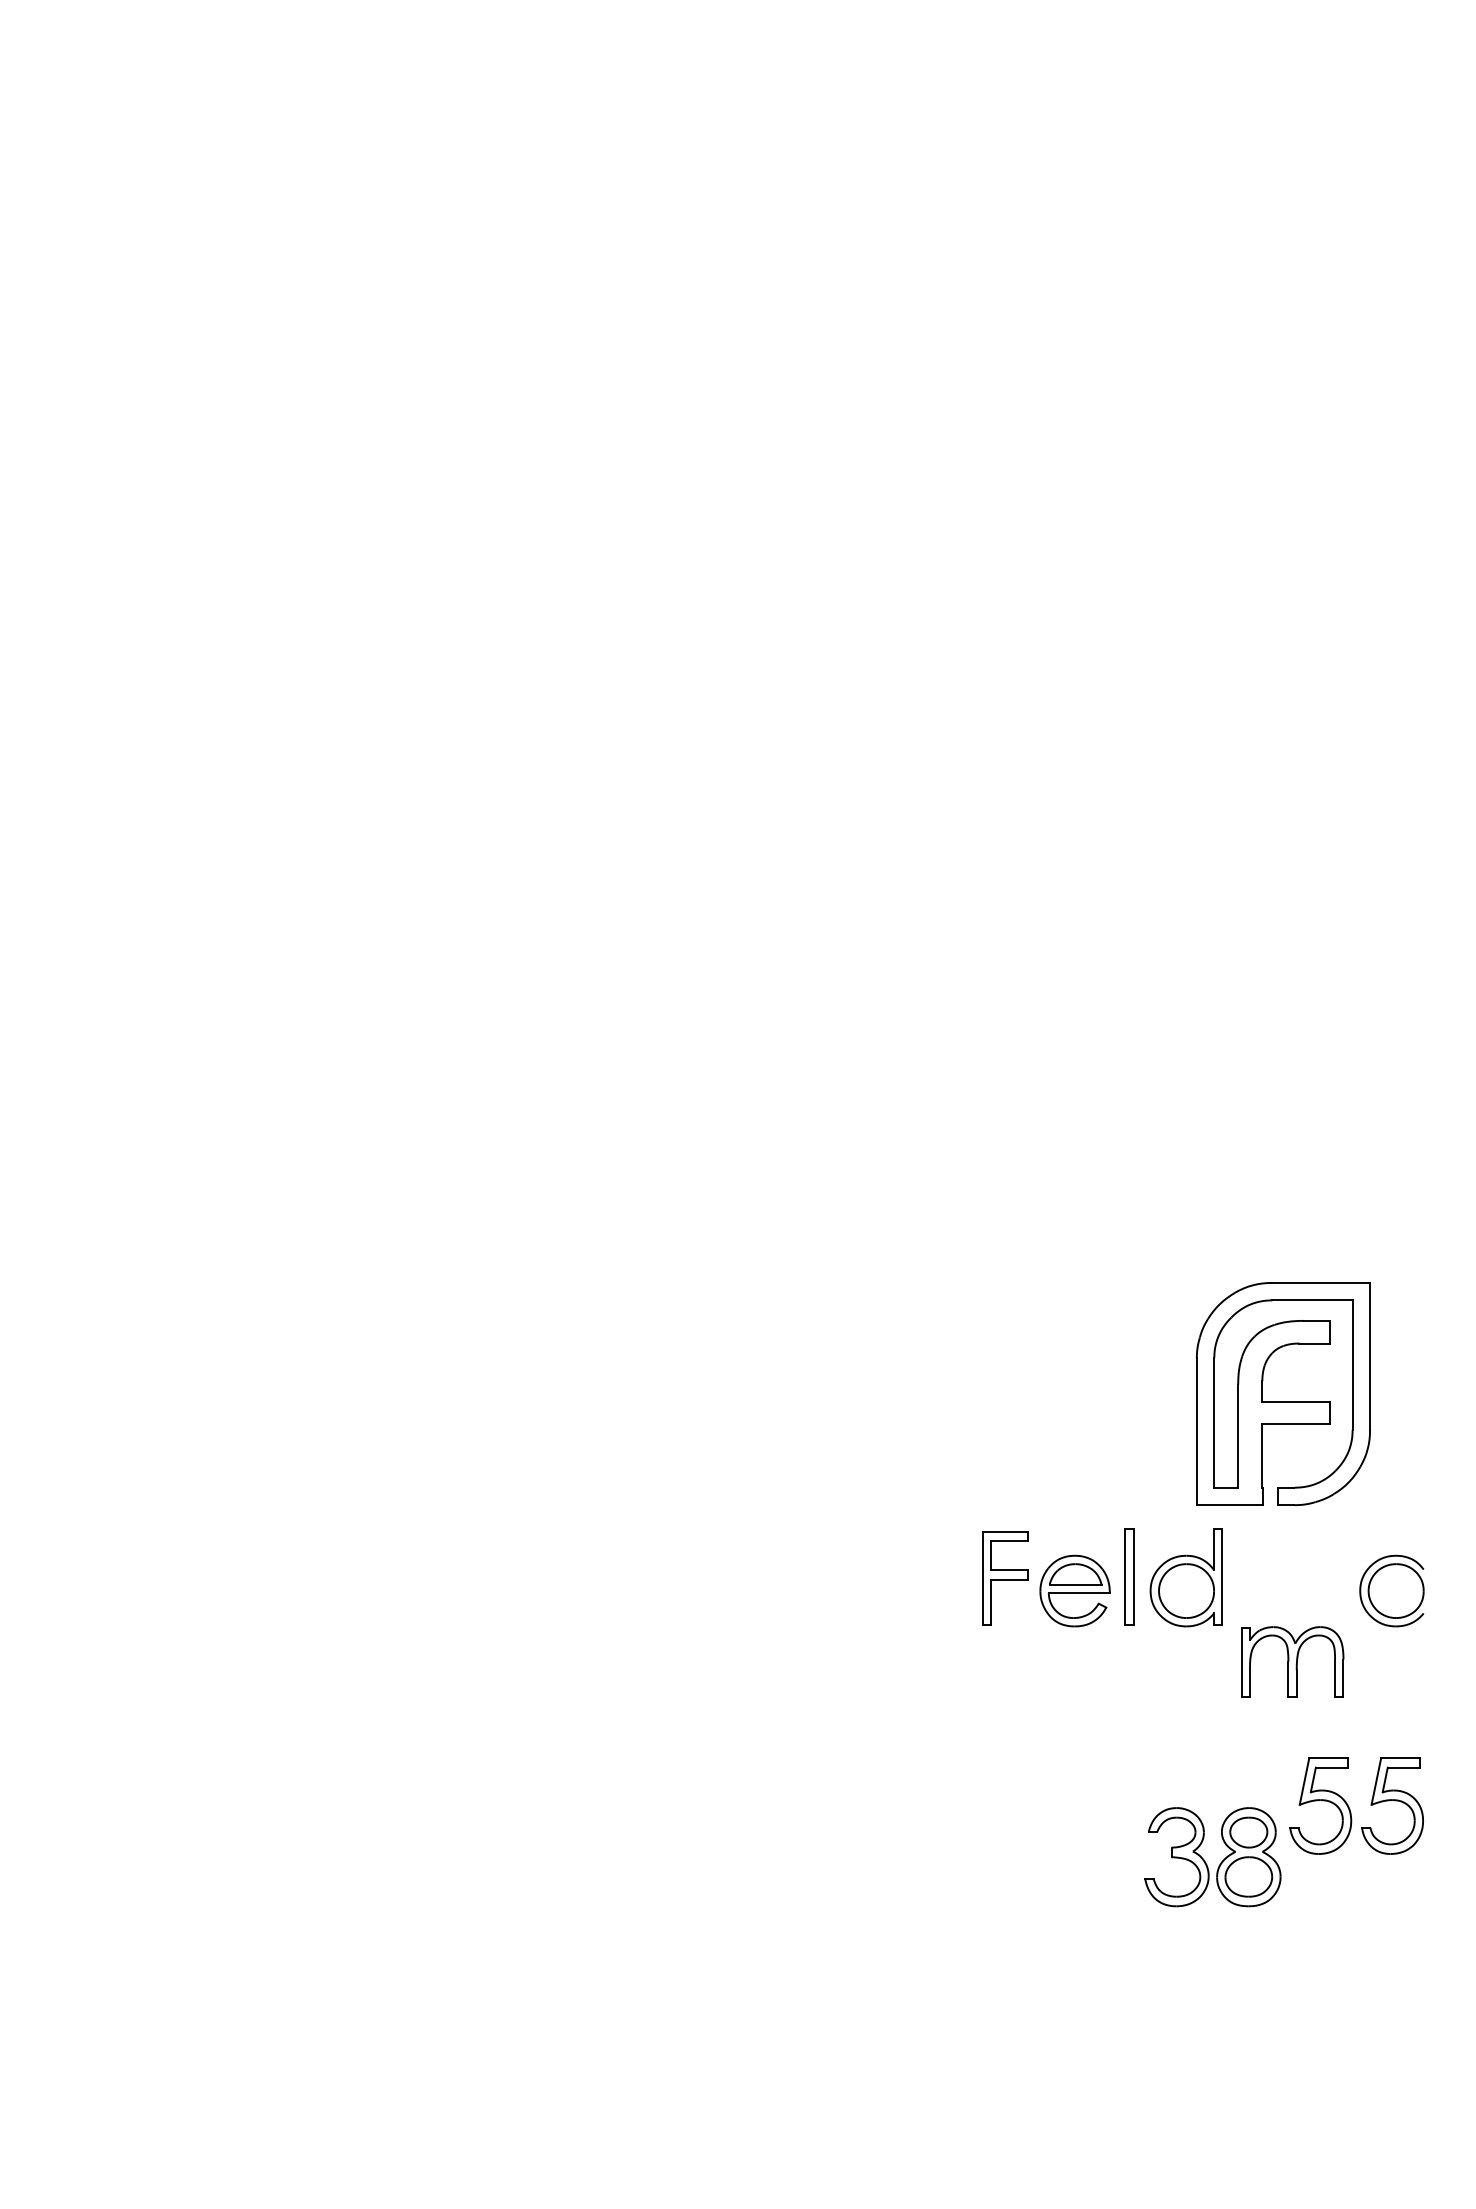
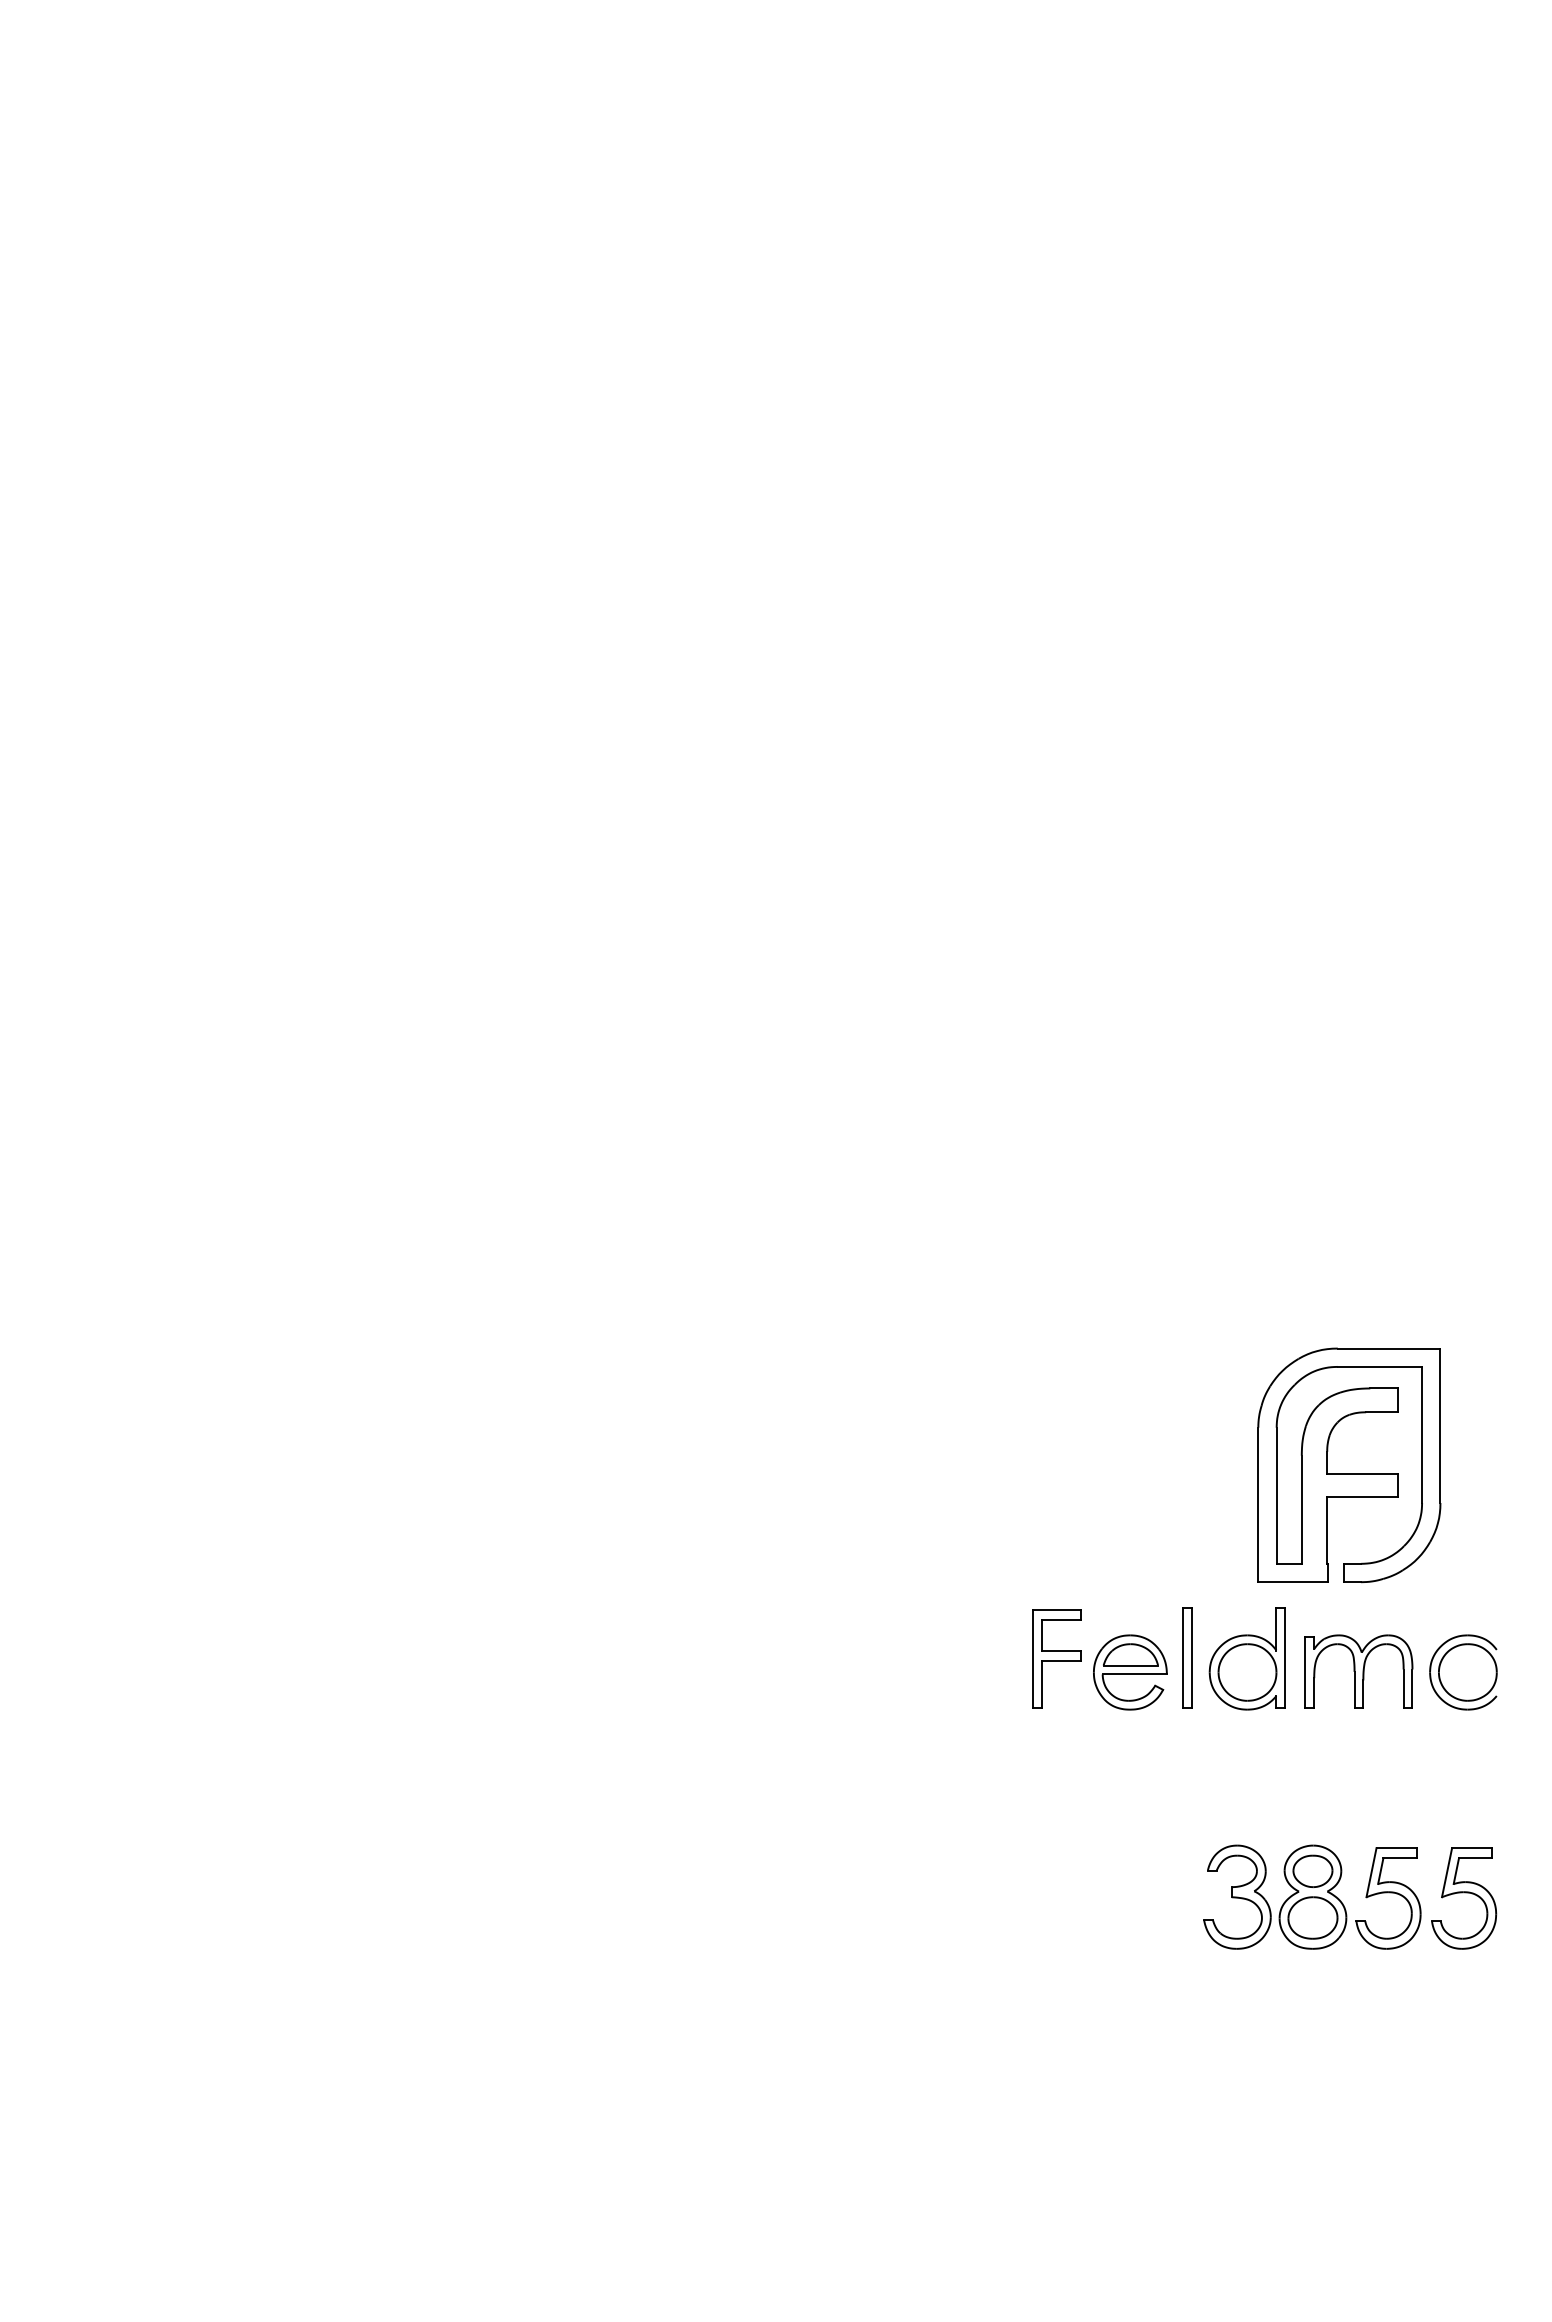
part: (1292, 1661) -> (1358, 1671), moved
part: (1205, 1861) -> (1267, 1901), moved

